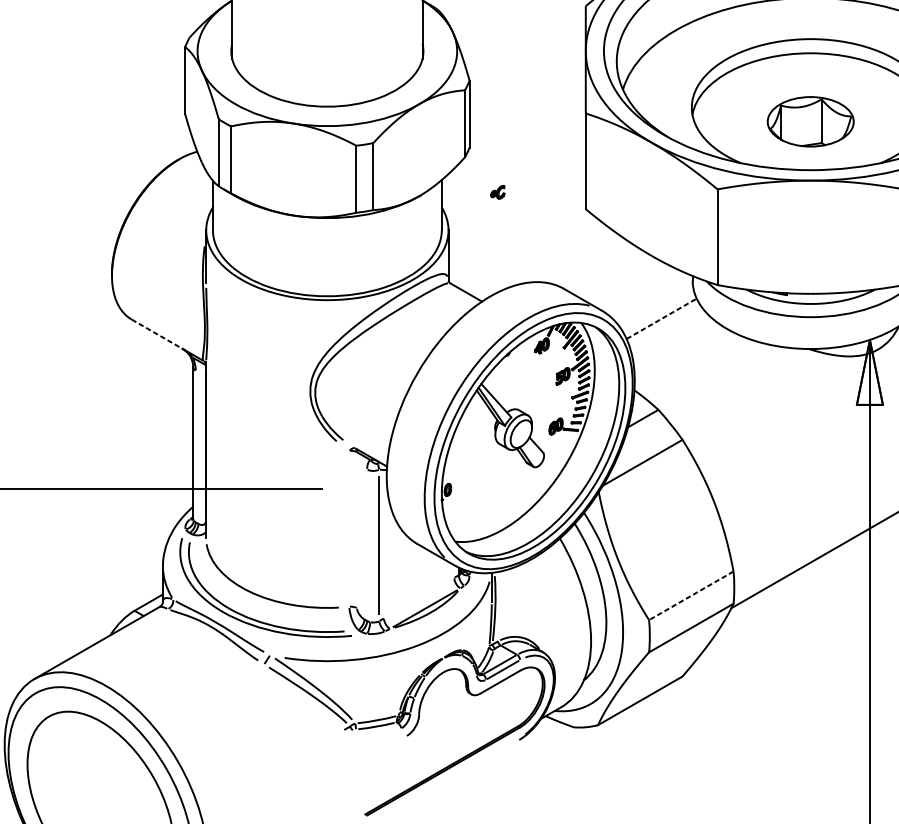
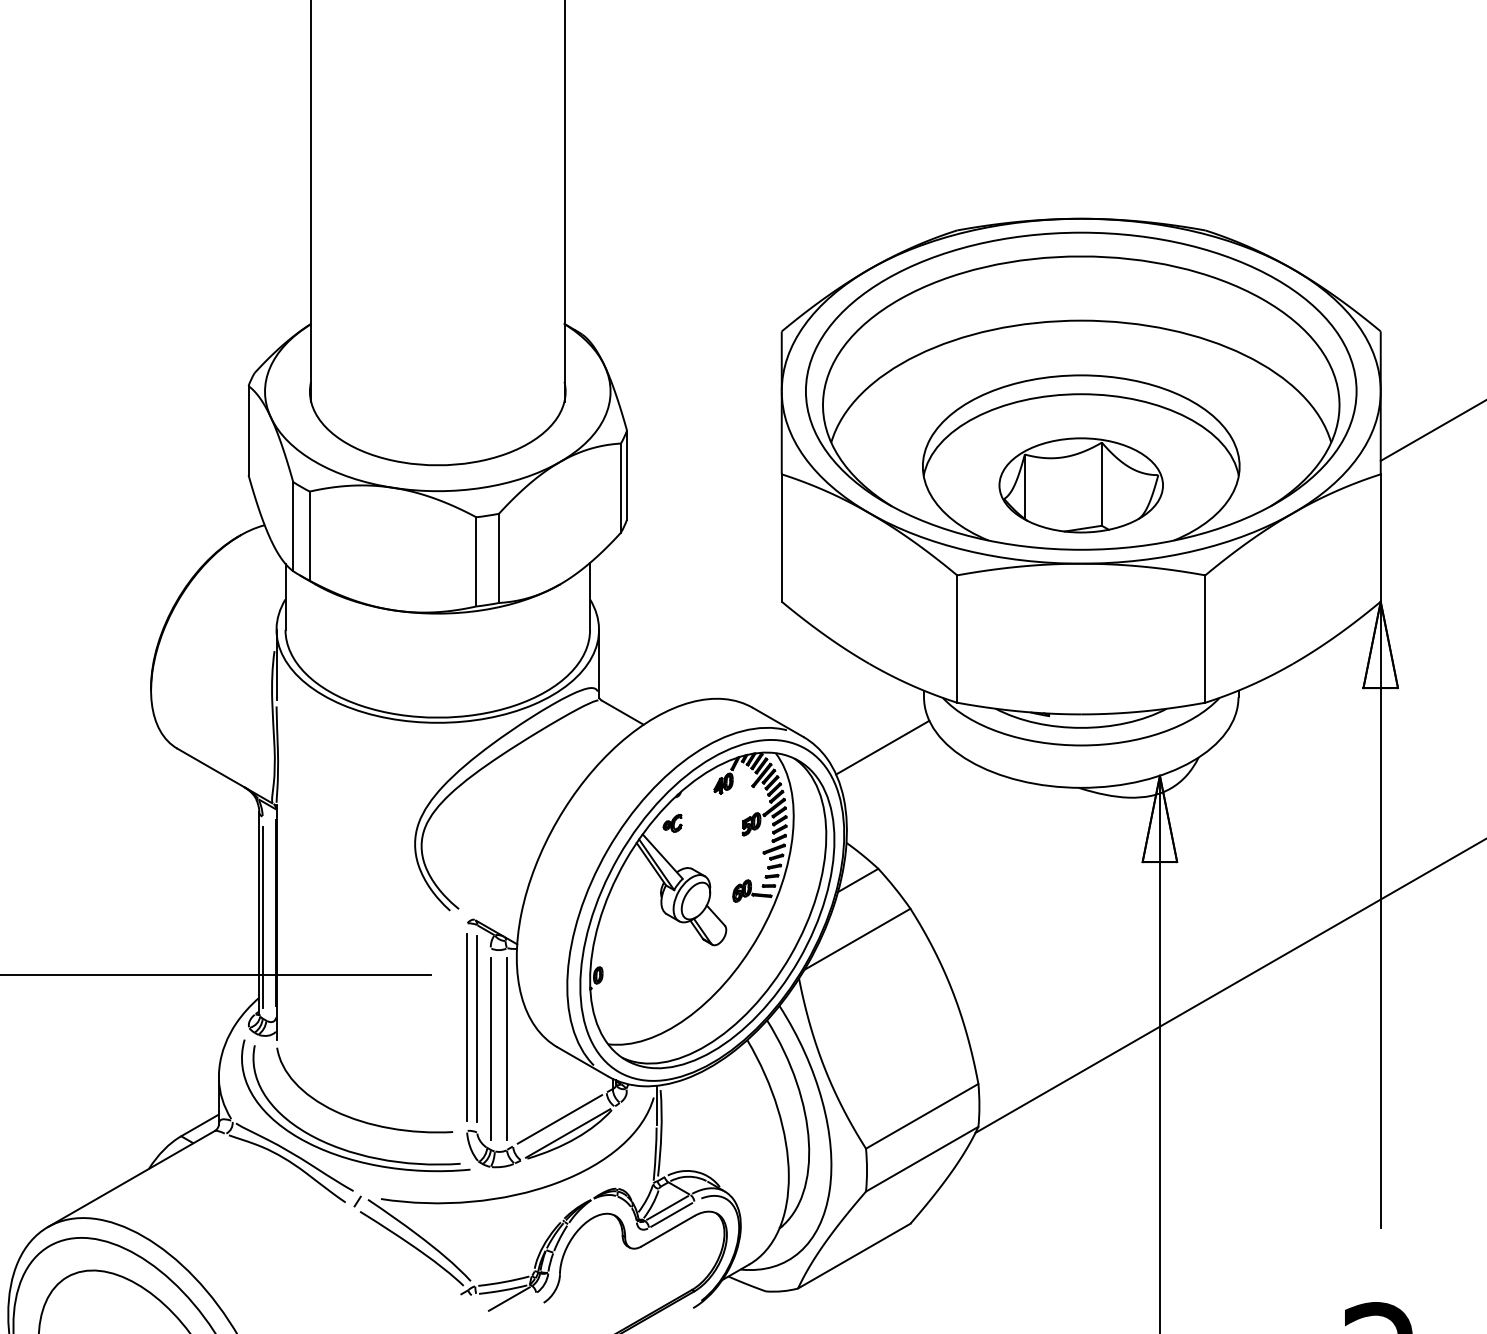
part: (810, 121) -> (1080, 485), size x1.43
part: (497, 191) -> (672, 822), moved
line: (661, 318) -> (882, 747), dashed -> solid
line: (157, 334) -> (211, 768), dashed -> solid
line: (195, 446) -> (262, 917), added
line: (349, 528) -> (467, 1026), added
line: (357, 529) -> (477, 1028), added
line: (366, 544) -> (490, 1048), added
line: (691, 595) -> (922, 1116), dashed -> solid
line: (418, 598) -> (559, 1119), added
line: (380, 732) -> (508, 1298), added

